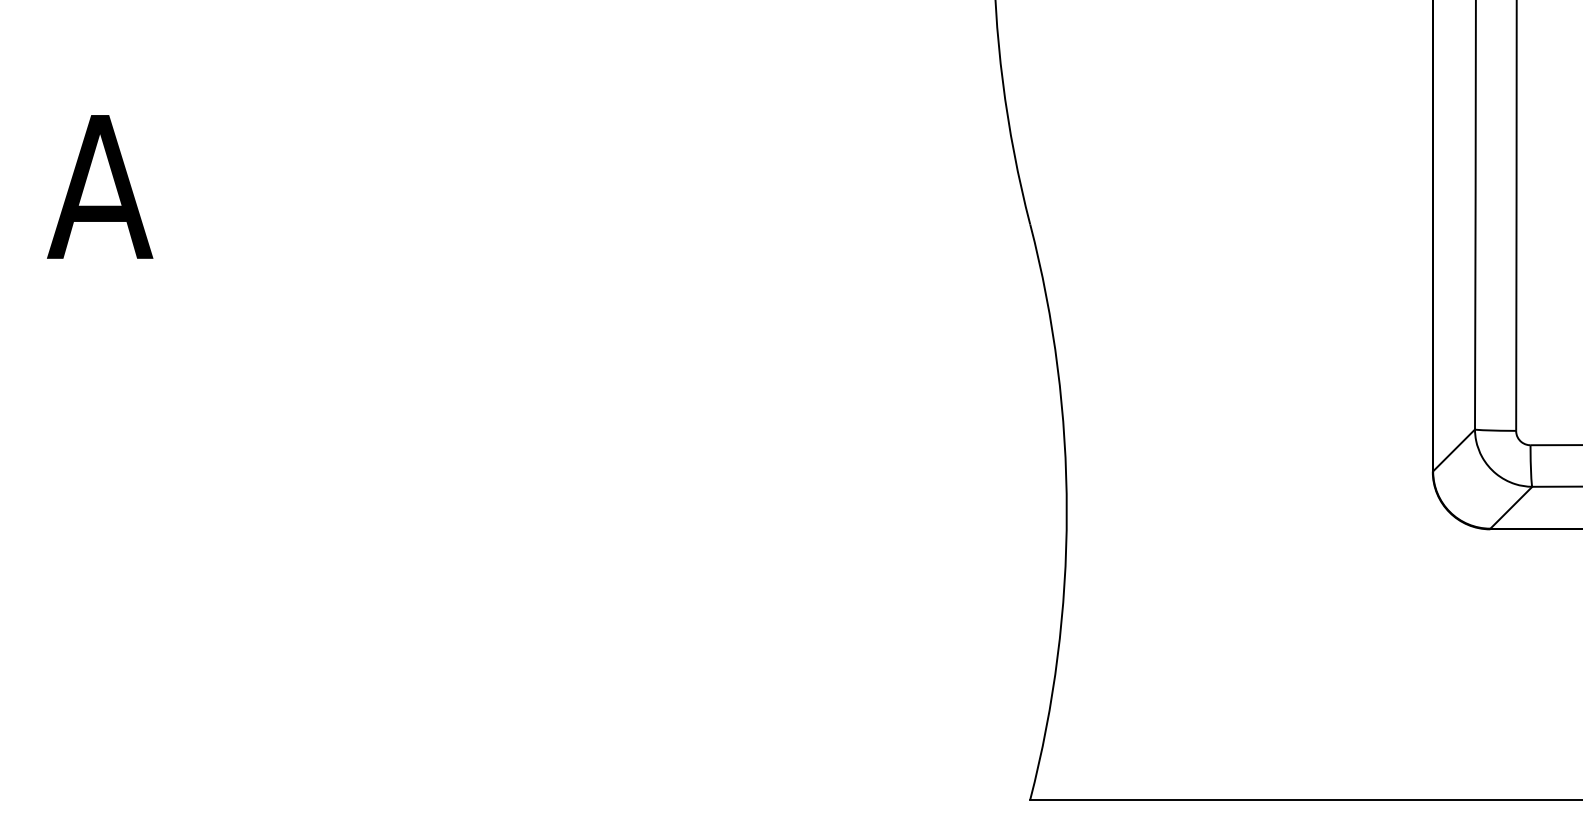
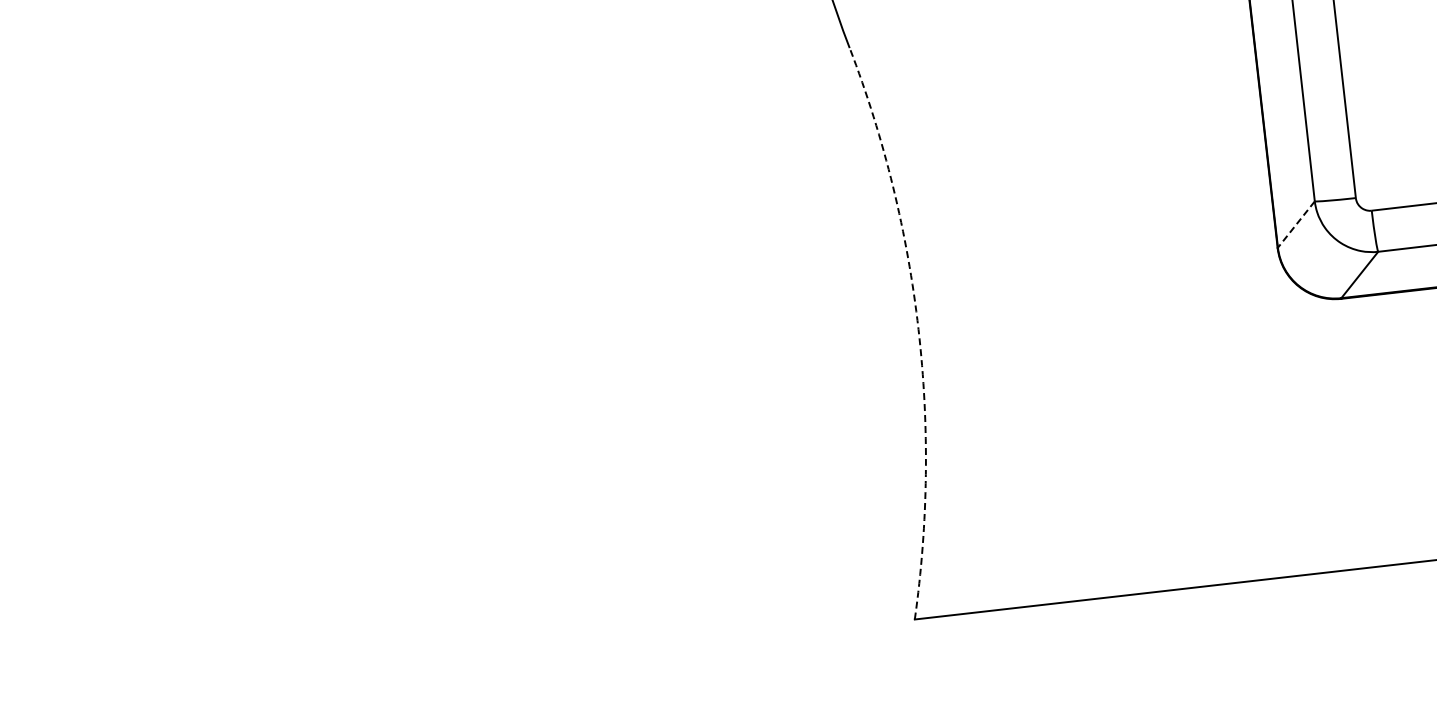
line: (1454, 450) -> (1296, 224), solid -> dashed
arc: (1066, 512) -> (918, 330), solid -> dashed

